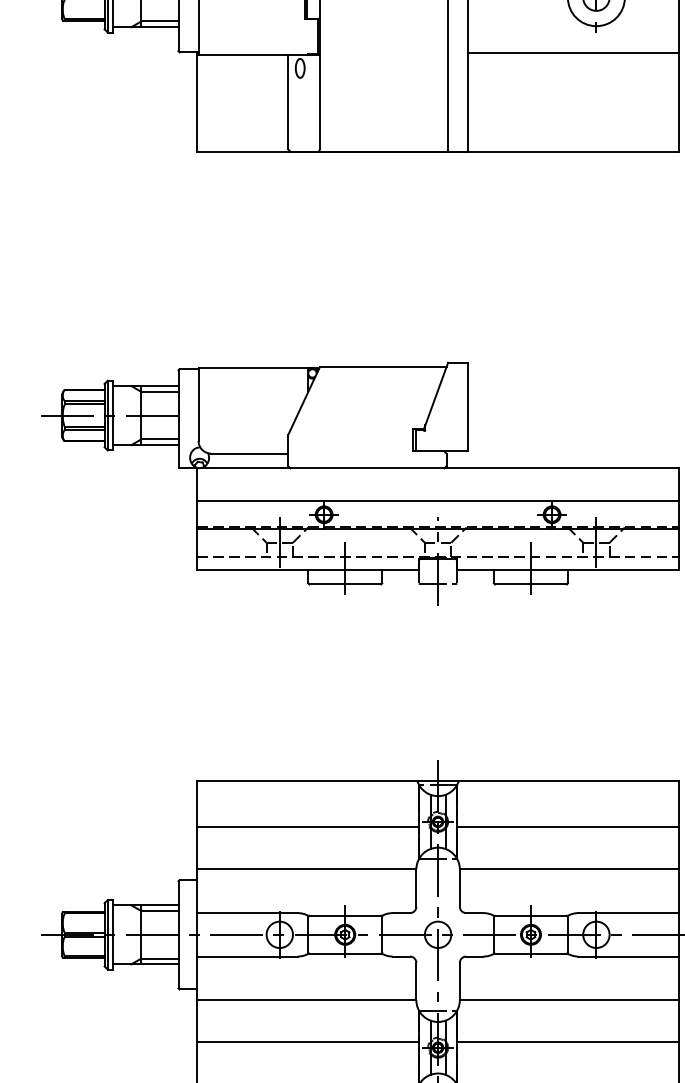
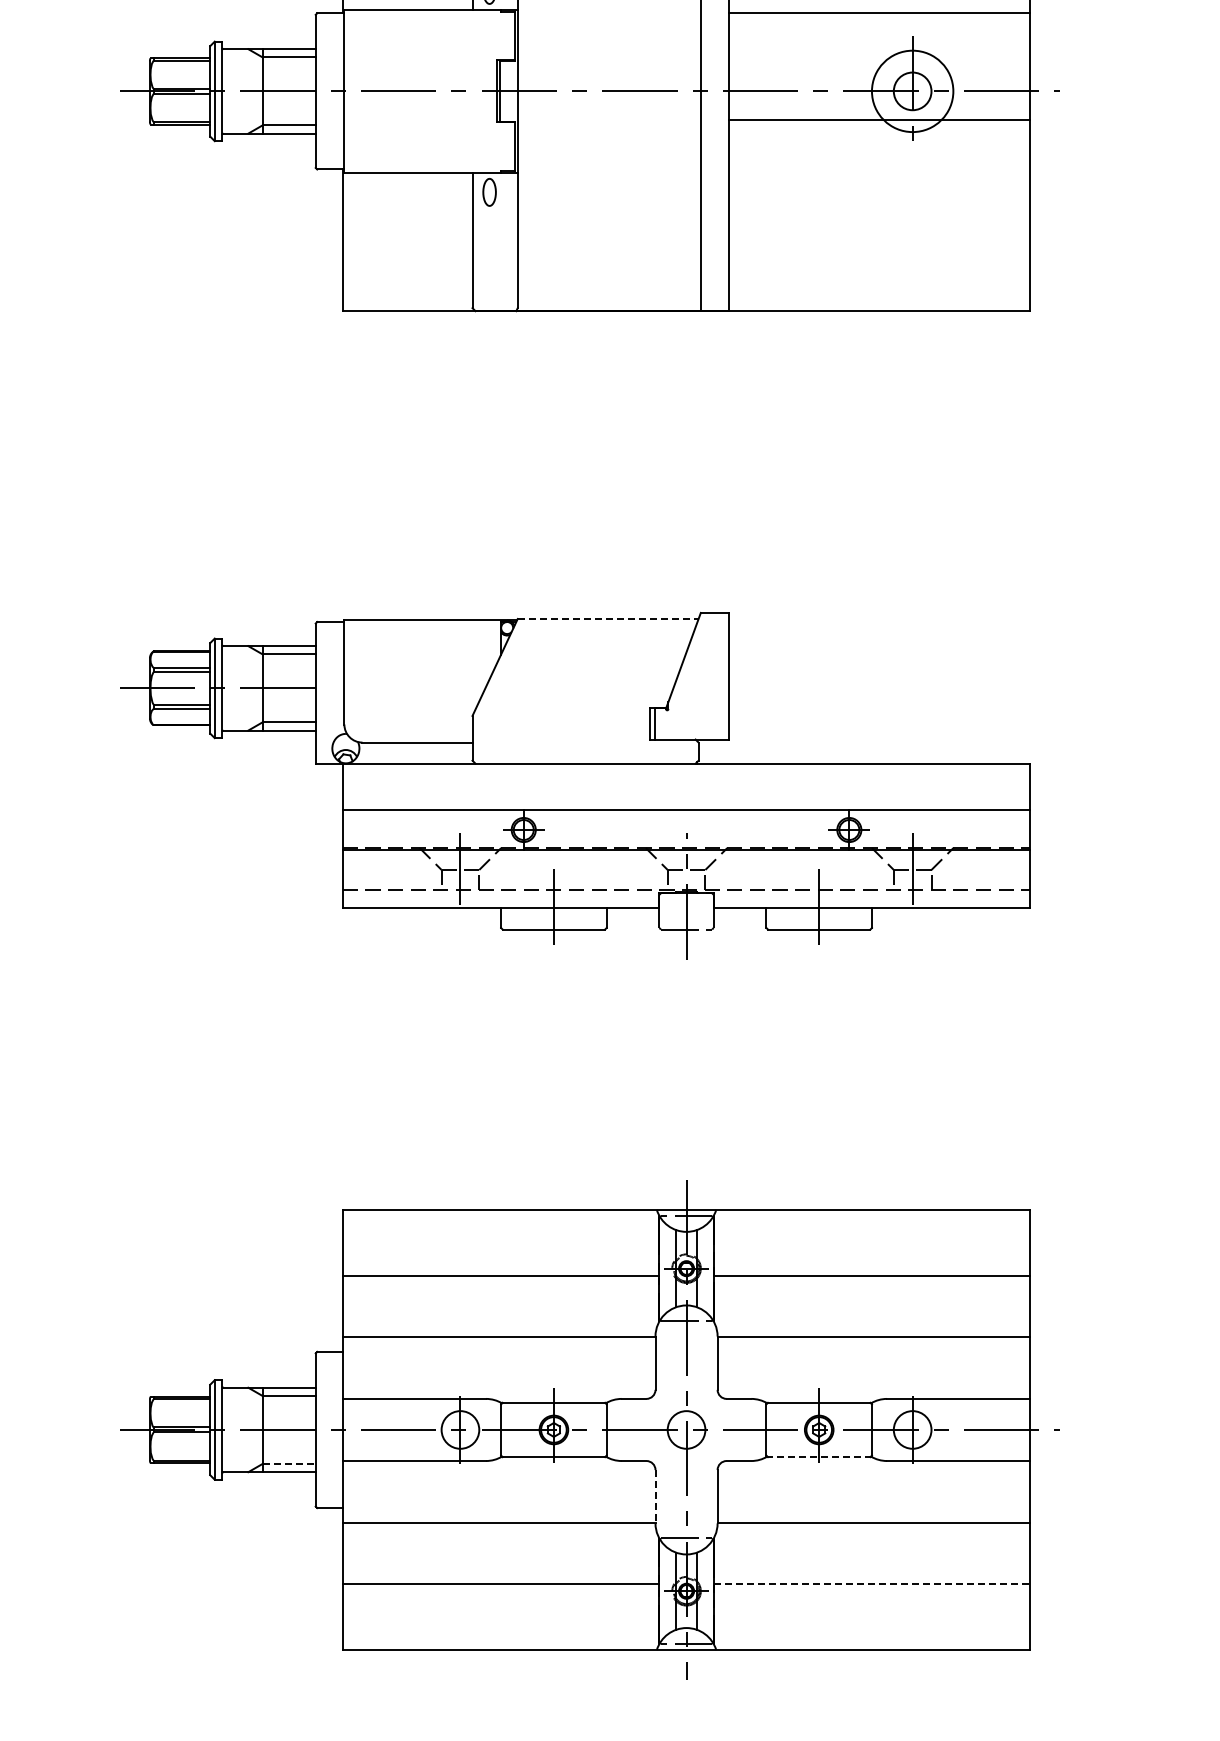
line: (573, 52) -> (879, 119), moved
line: (383, 366) -> (608, 618), solid -> dashed
line: (531, 954) -> (819, 1457), solid -> dashed
line: (160, 958) -> (289, 1463), solid -> dashed
line: (416, 981) -> (655, 1496), solid -> dashed
line: (568, 1042) -> (872, 1583), solid -> dashed

